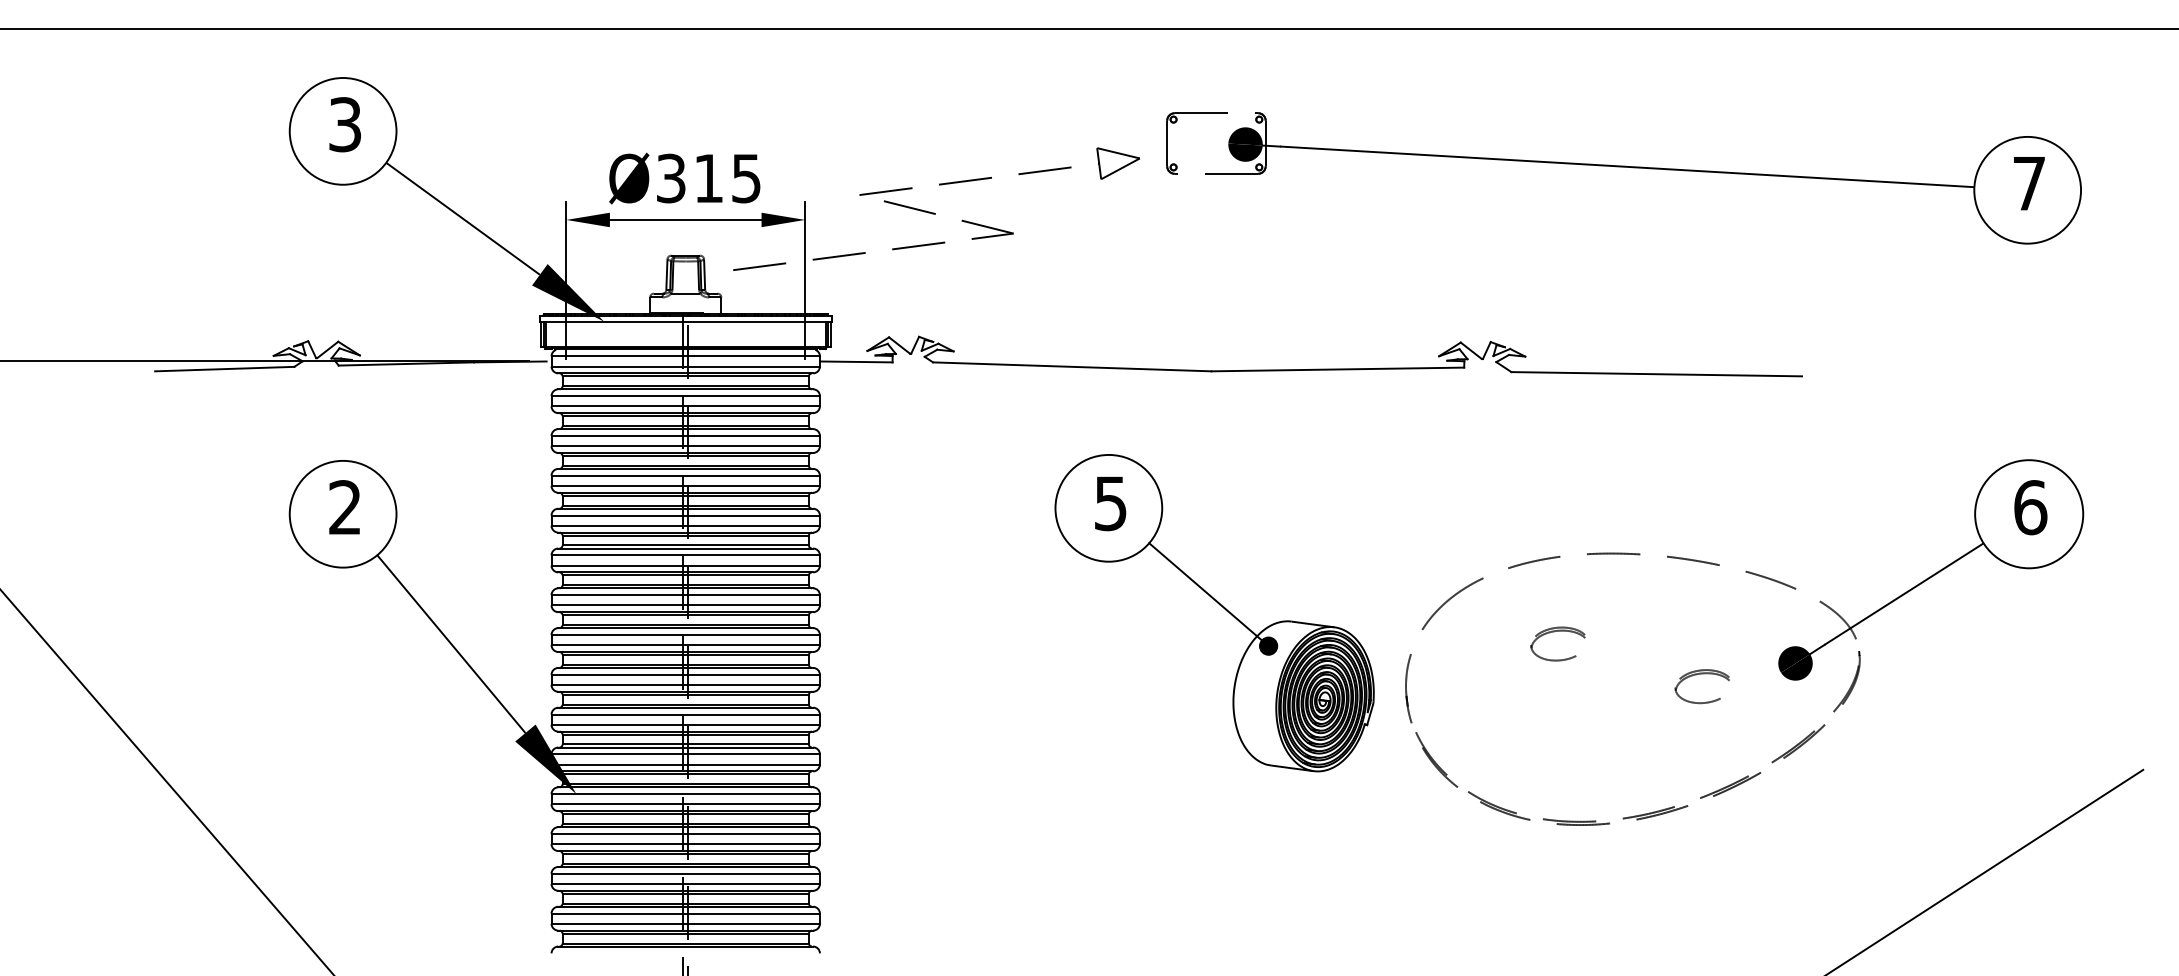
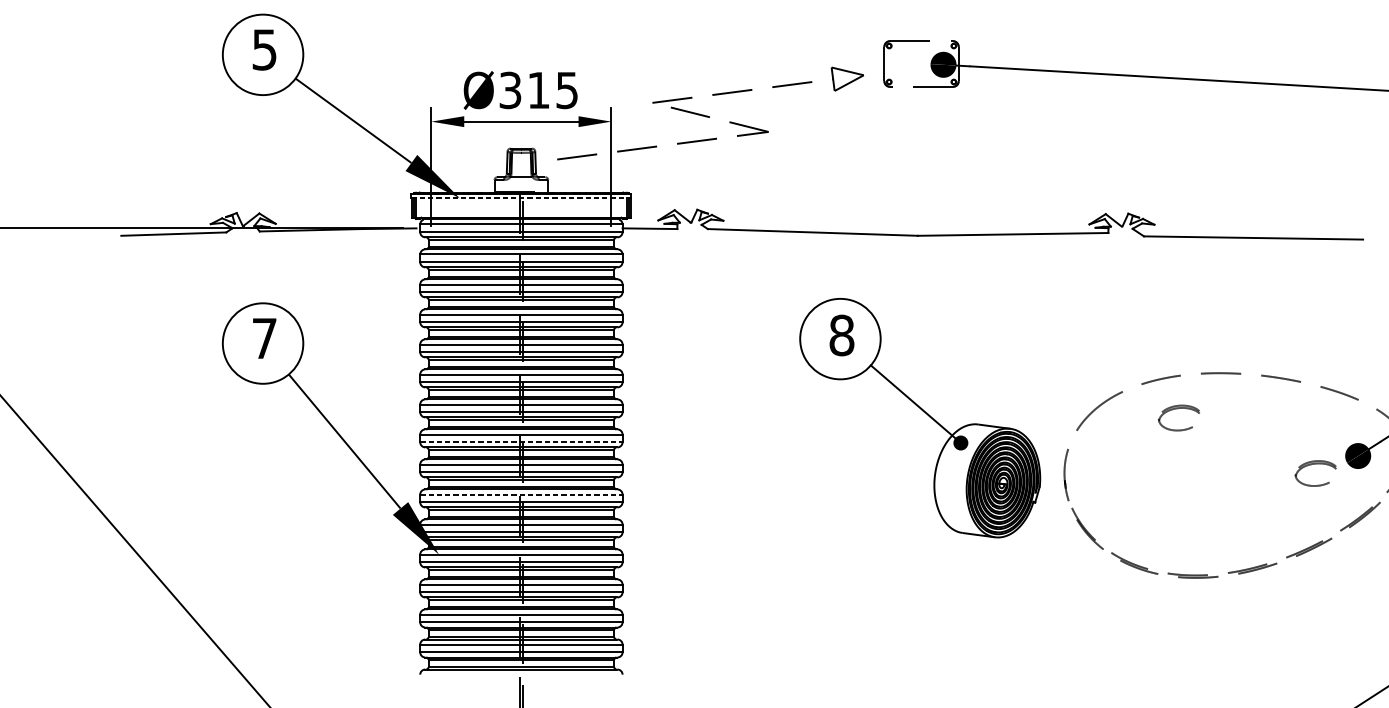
text: (344, 124) -> (264, 49), 3 -> 5
line: (685, 321) -> (521, 198), solid -> dashed
text: (1110, 503) -> (841, 335), 5 -> 8
text: (344, 507) -> (264, 338), 2 -> 7
part: (1554, 632) -> (1176, 409), moved
line: (686, 645) -> (521, 442), solid -> dashed
part: (1701, 674) -> (1315, 464), moved
line: (686, 714) -> (521, 494), solid -> dashed

